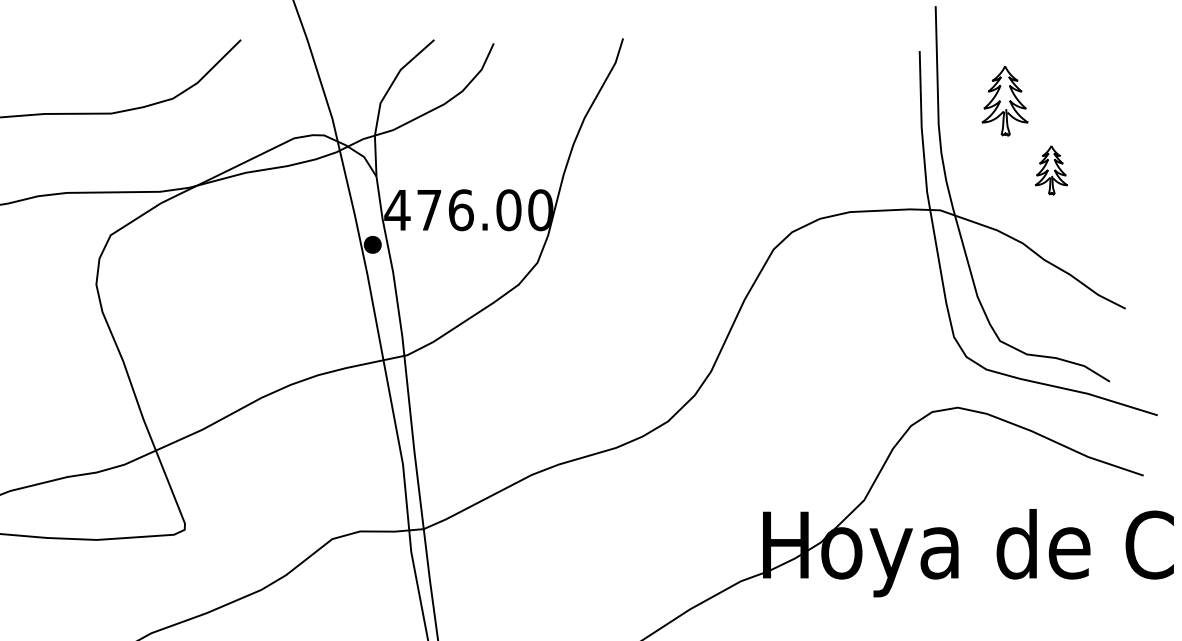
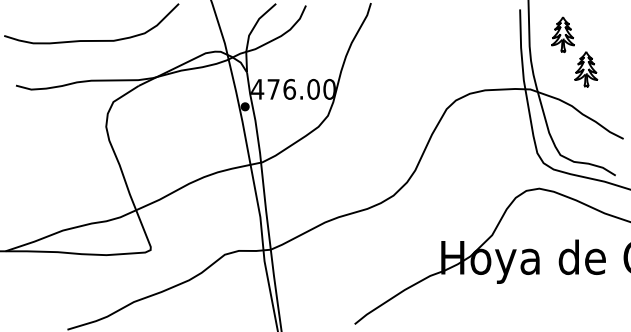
part: (1051, 170) -> (586, 69), size x1.43

